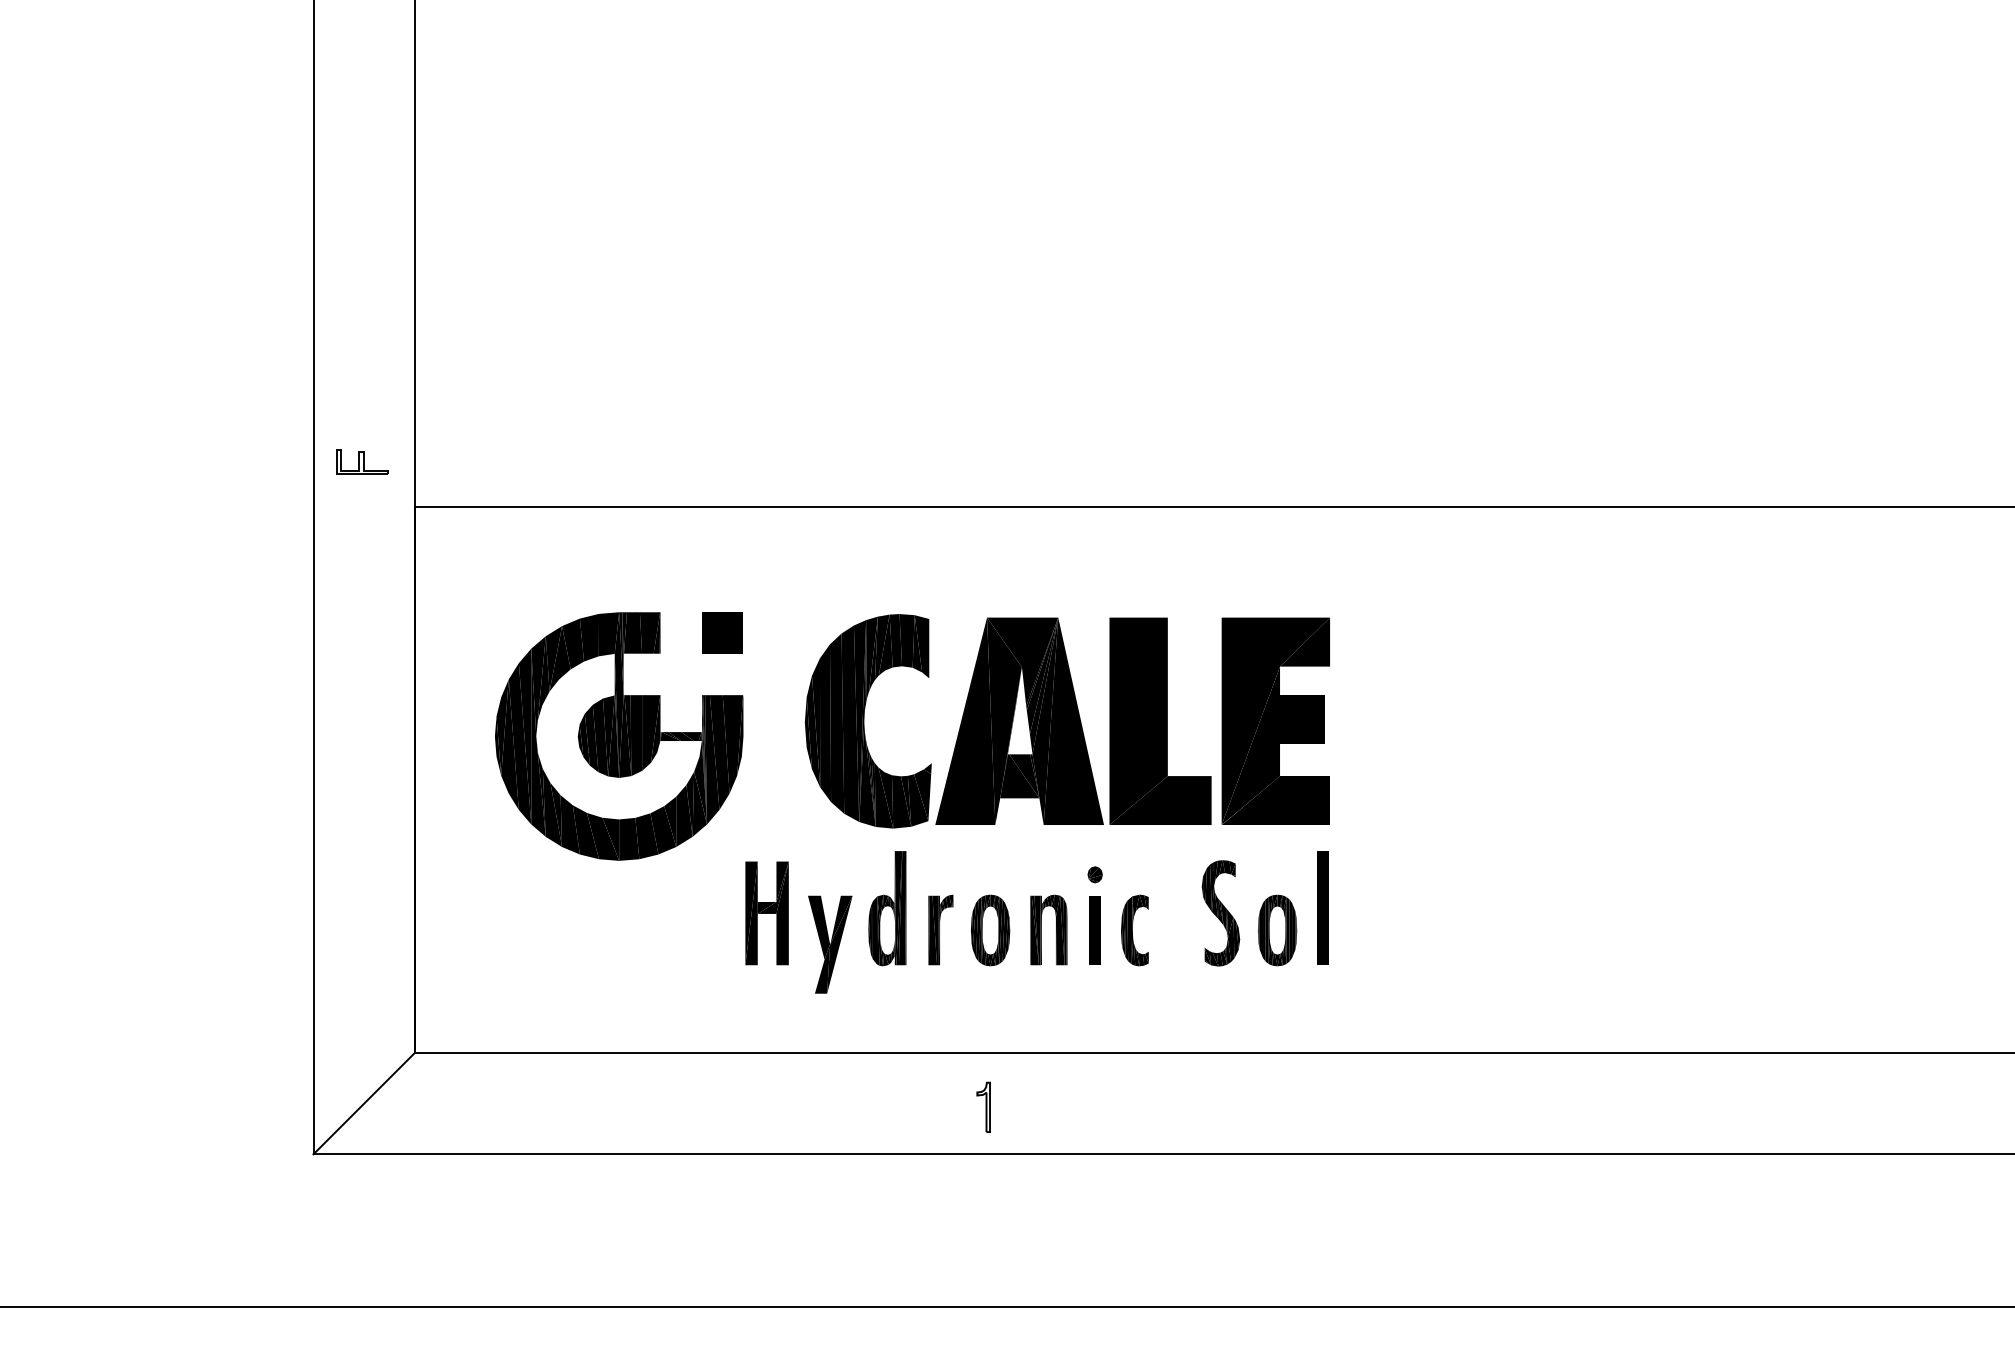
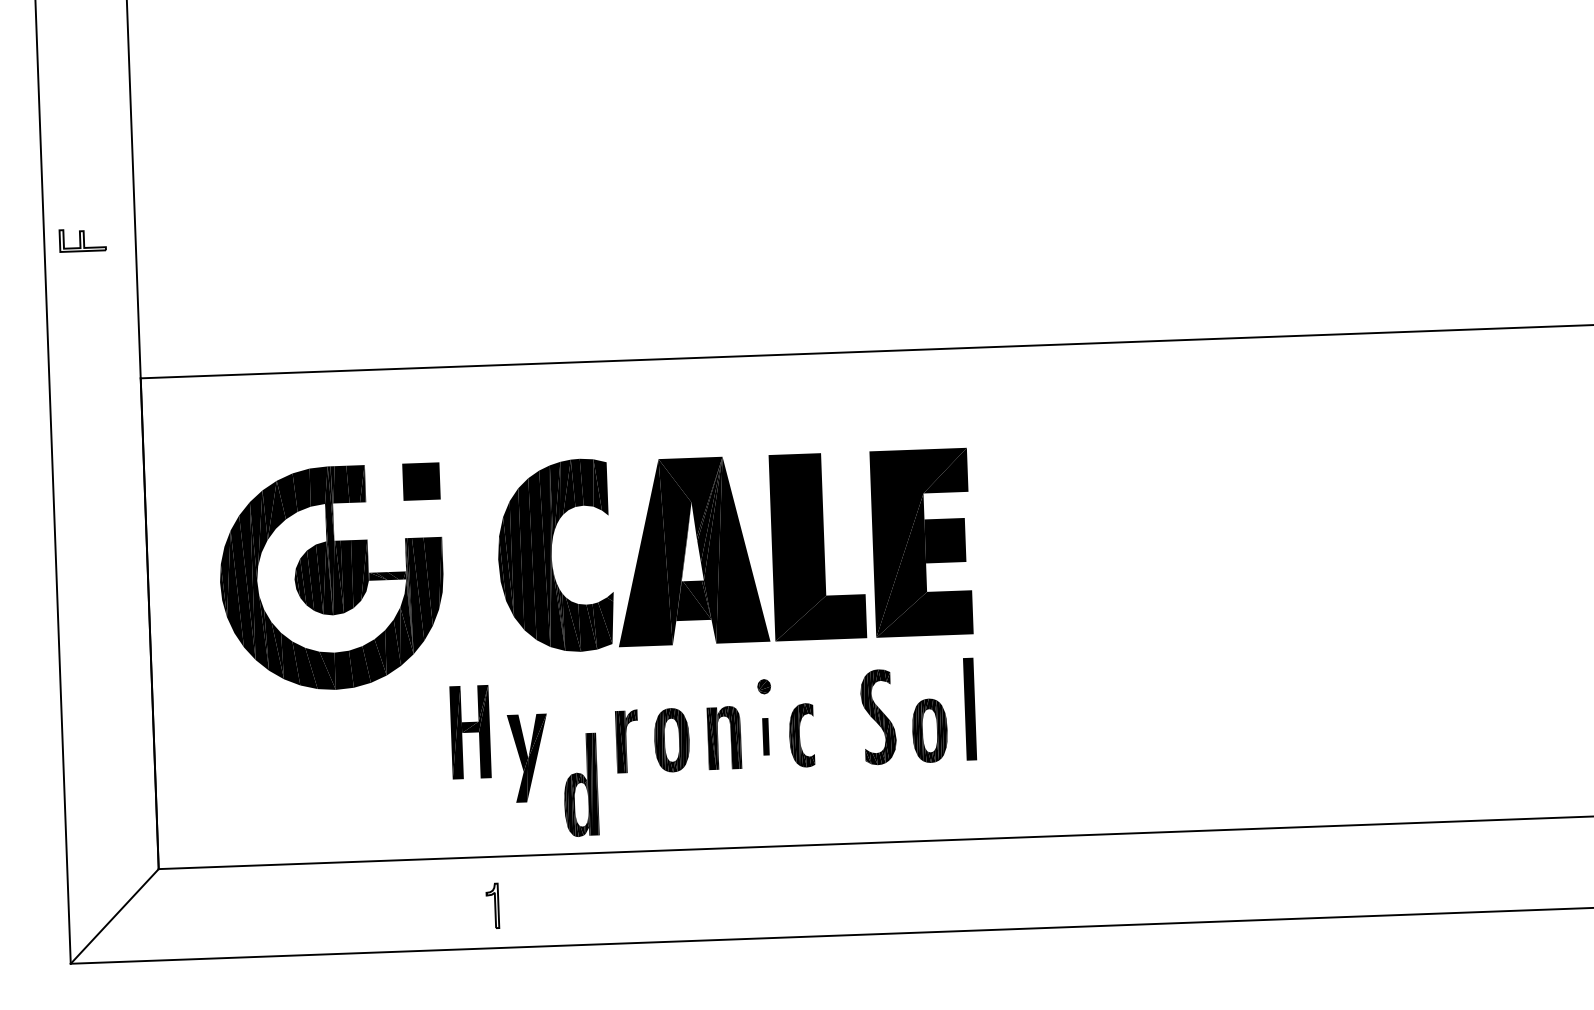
part: (362, 461) -> (82, 239), moved
part: (887, 908) -> (580, 784), moved
part: (1094, 930) -> (765, 736), size x0.6
part: (983, 1106) -> (492, 905), moved

